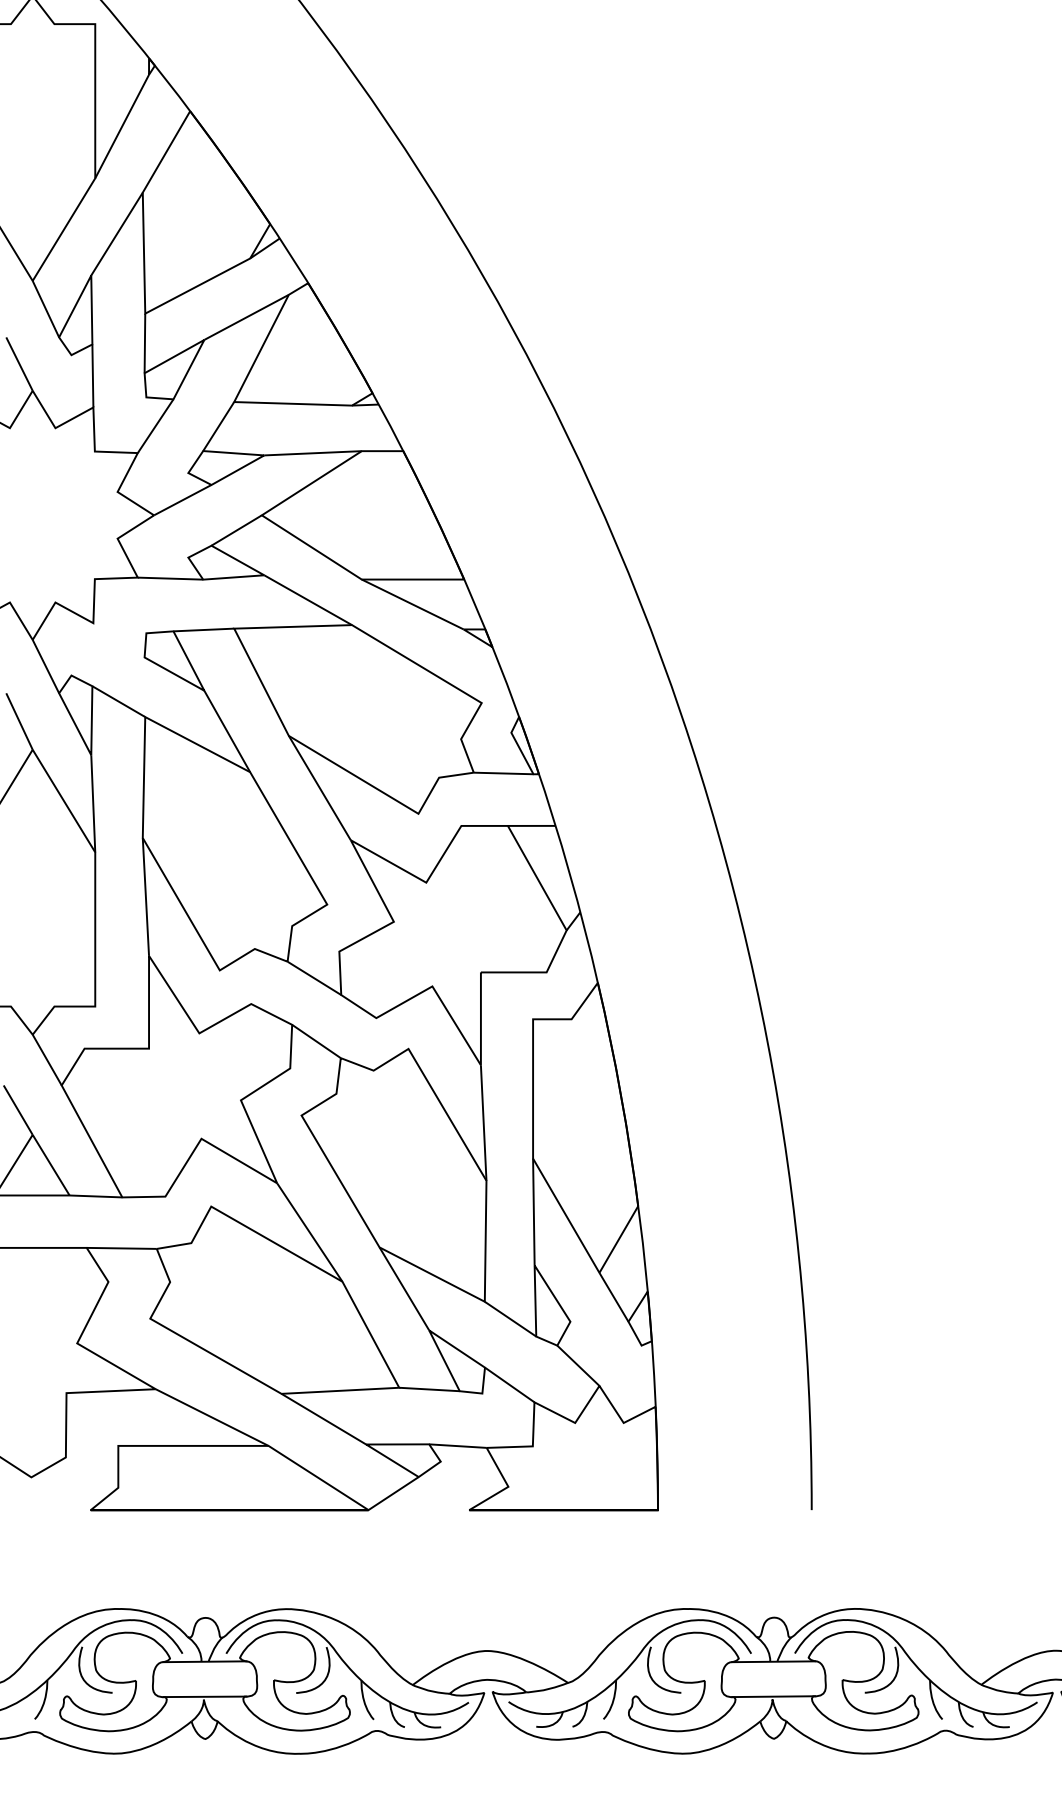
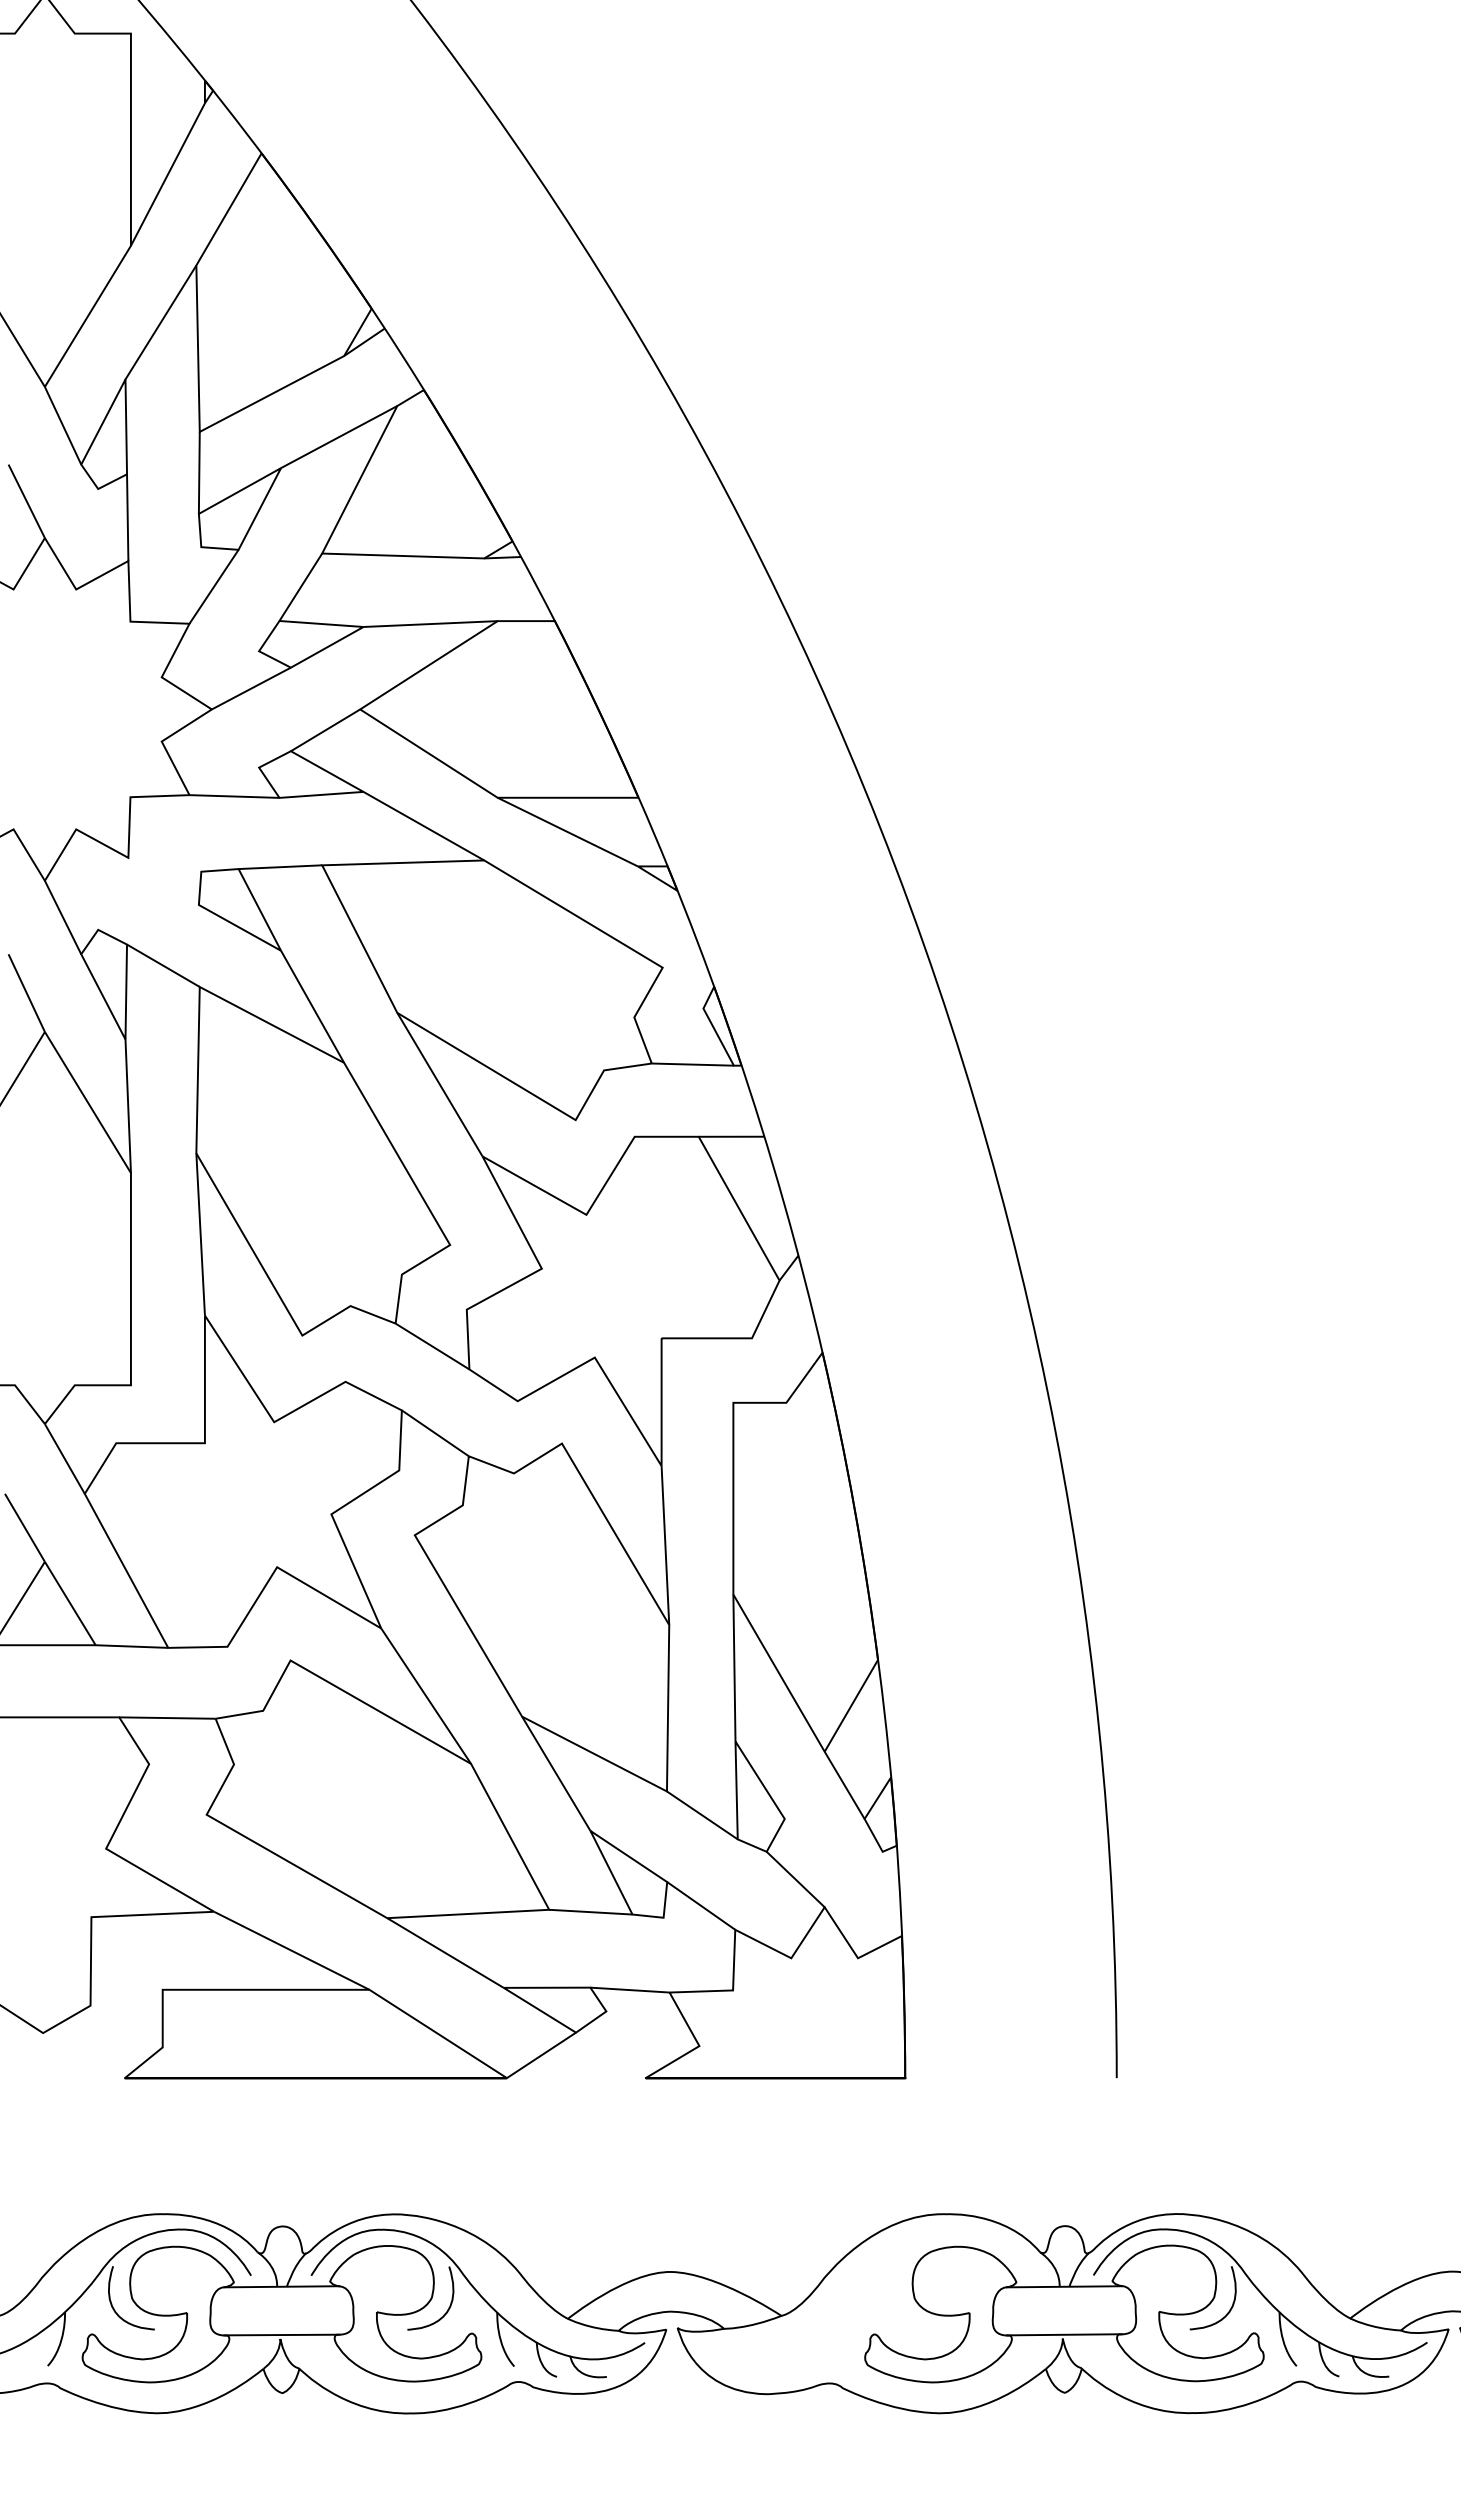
part: (629, 1673) -> (866, 2302), removed

